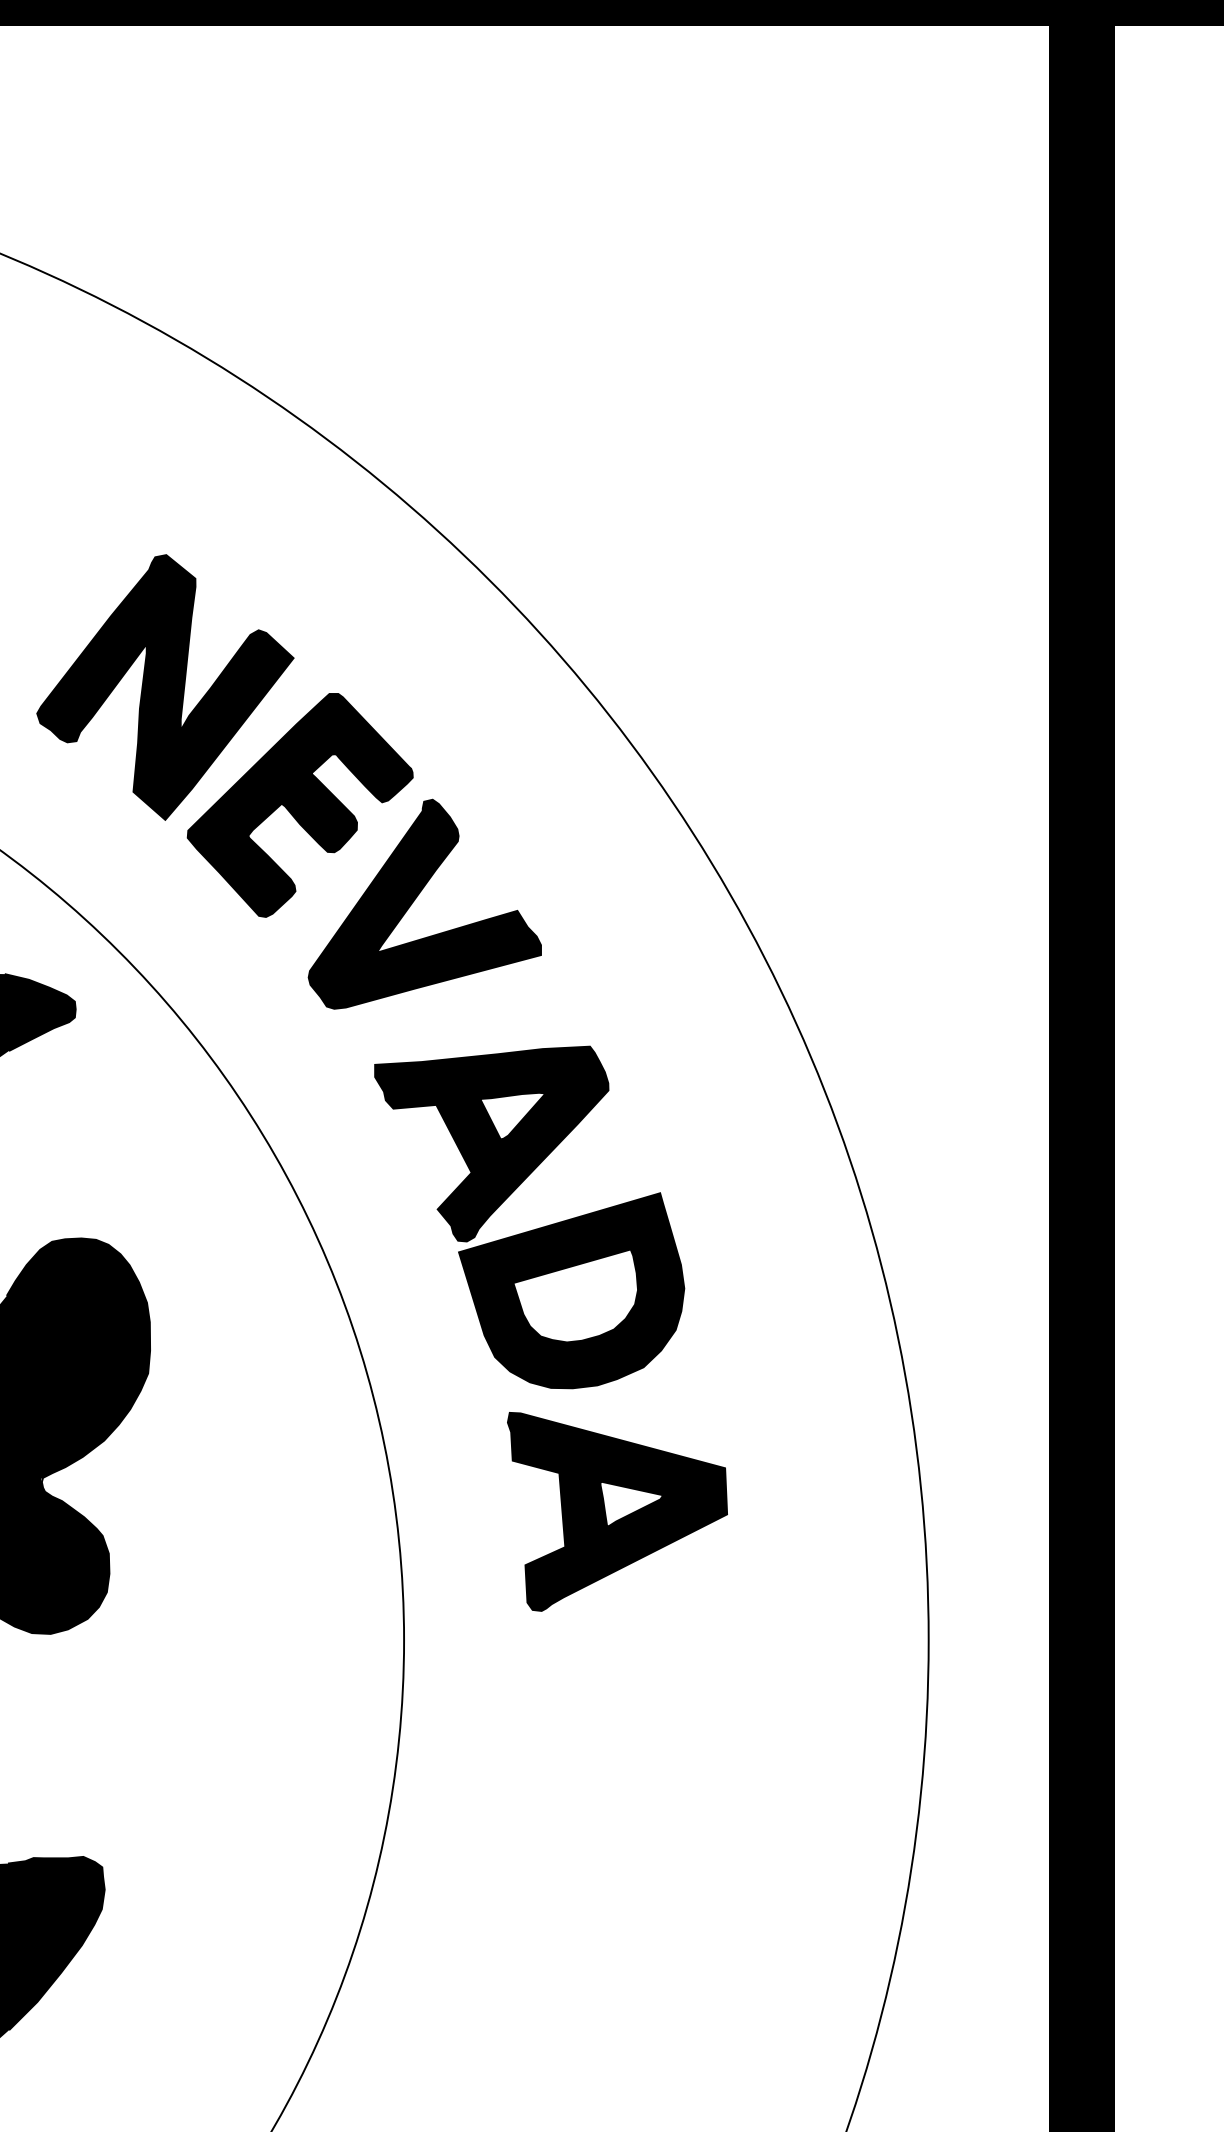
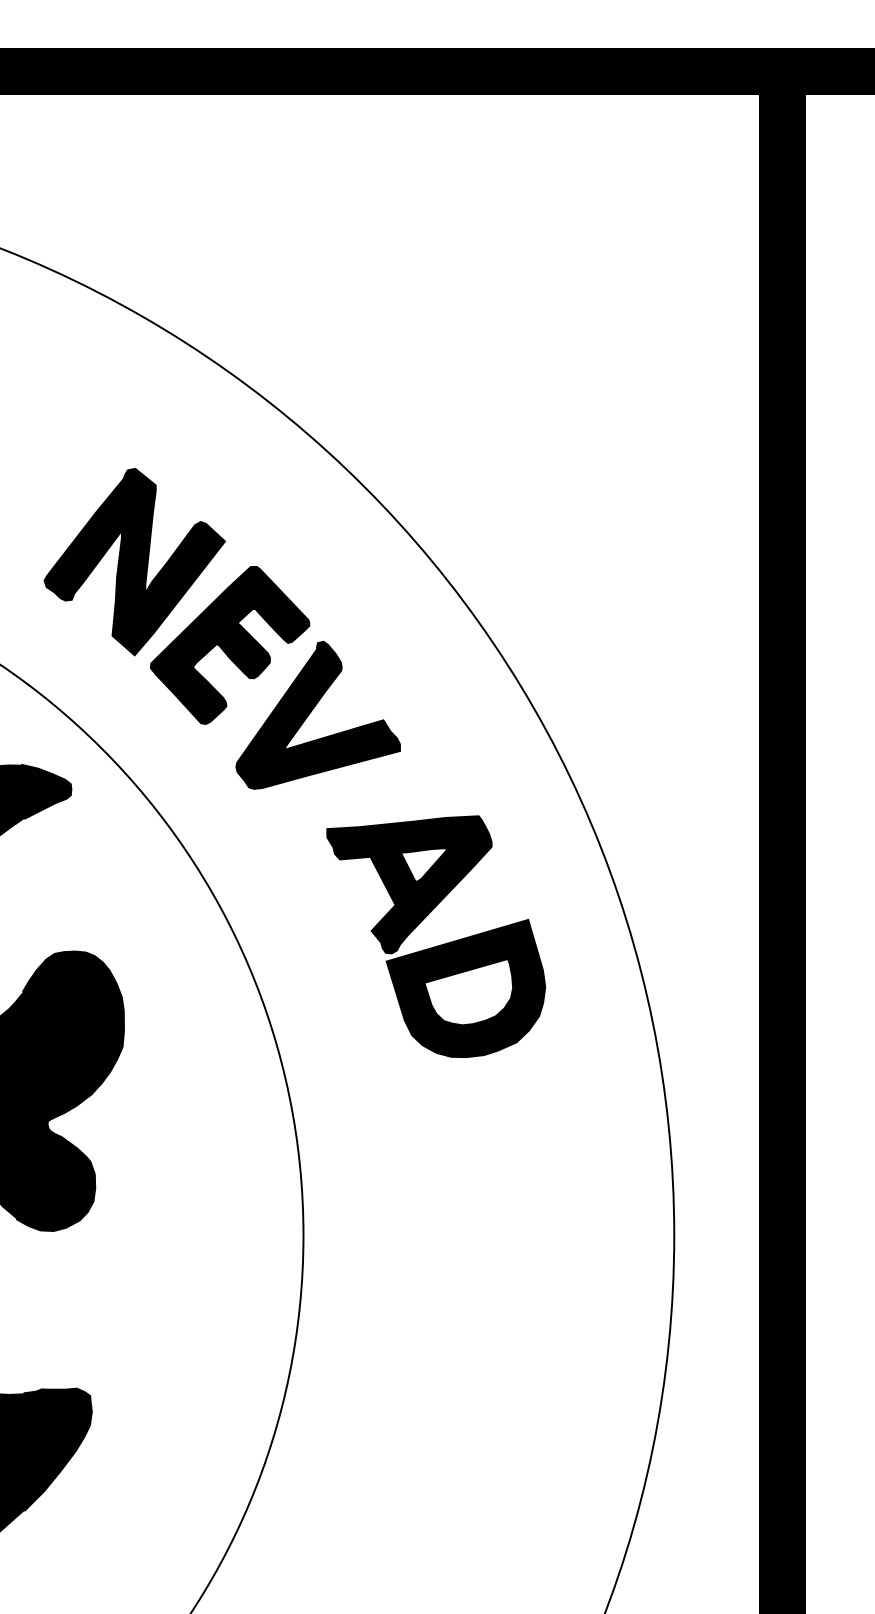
part: (535, 1228) -> (440, 944), moved
part: (617, 1511) -> (454, 1144), removed

